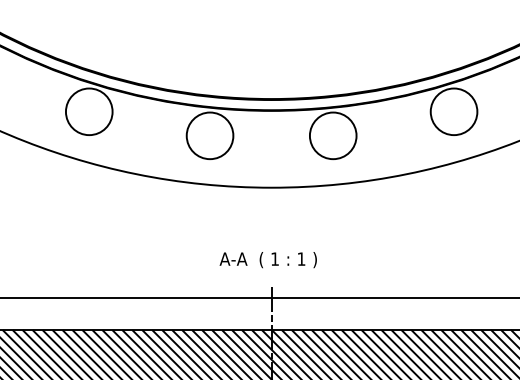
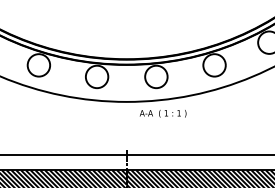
text: (266, 259) -> (162, 113), moved

